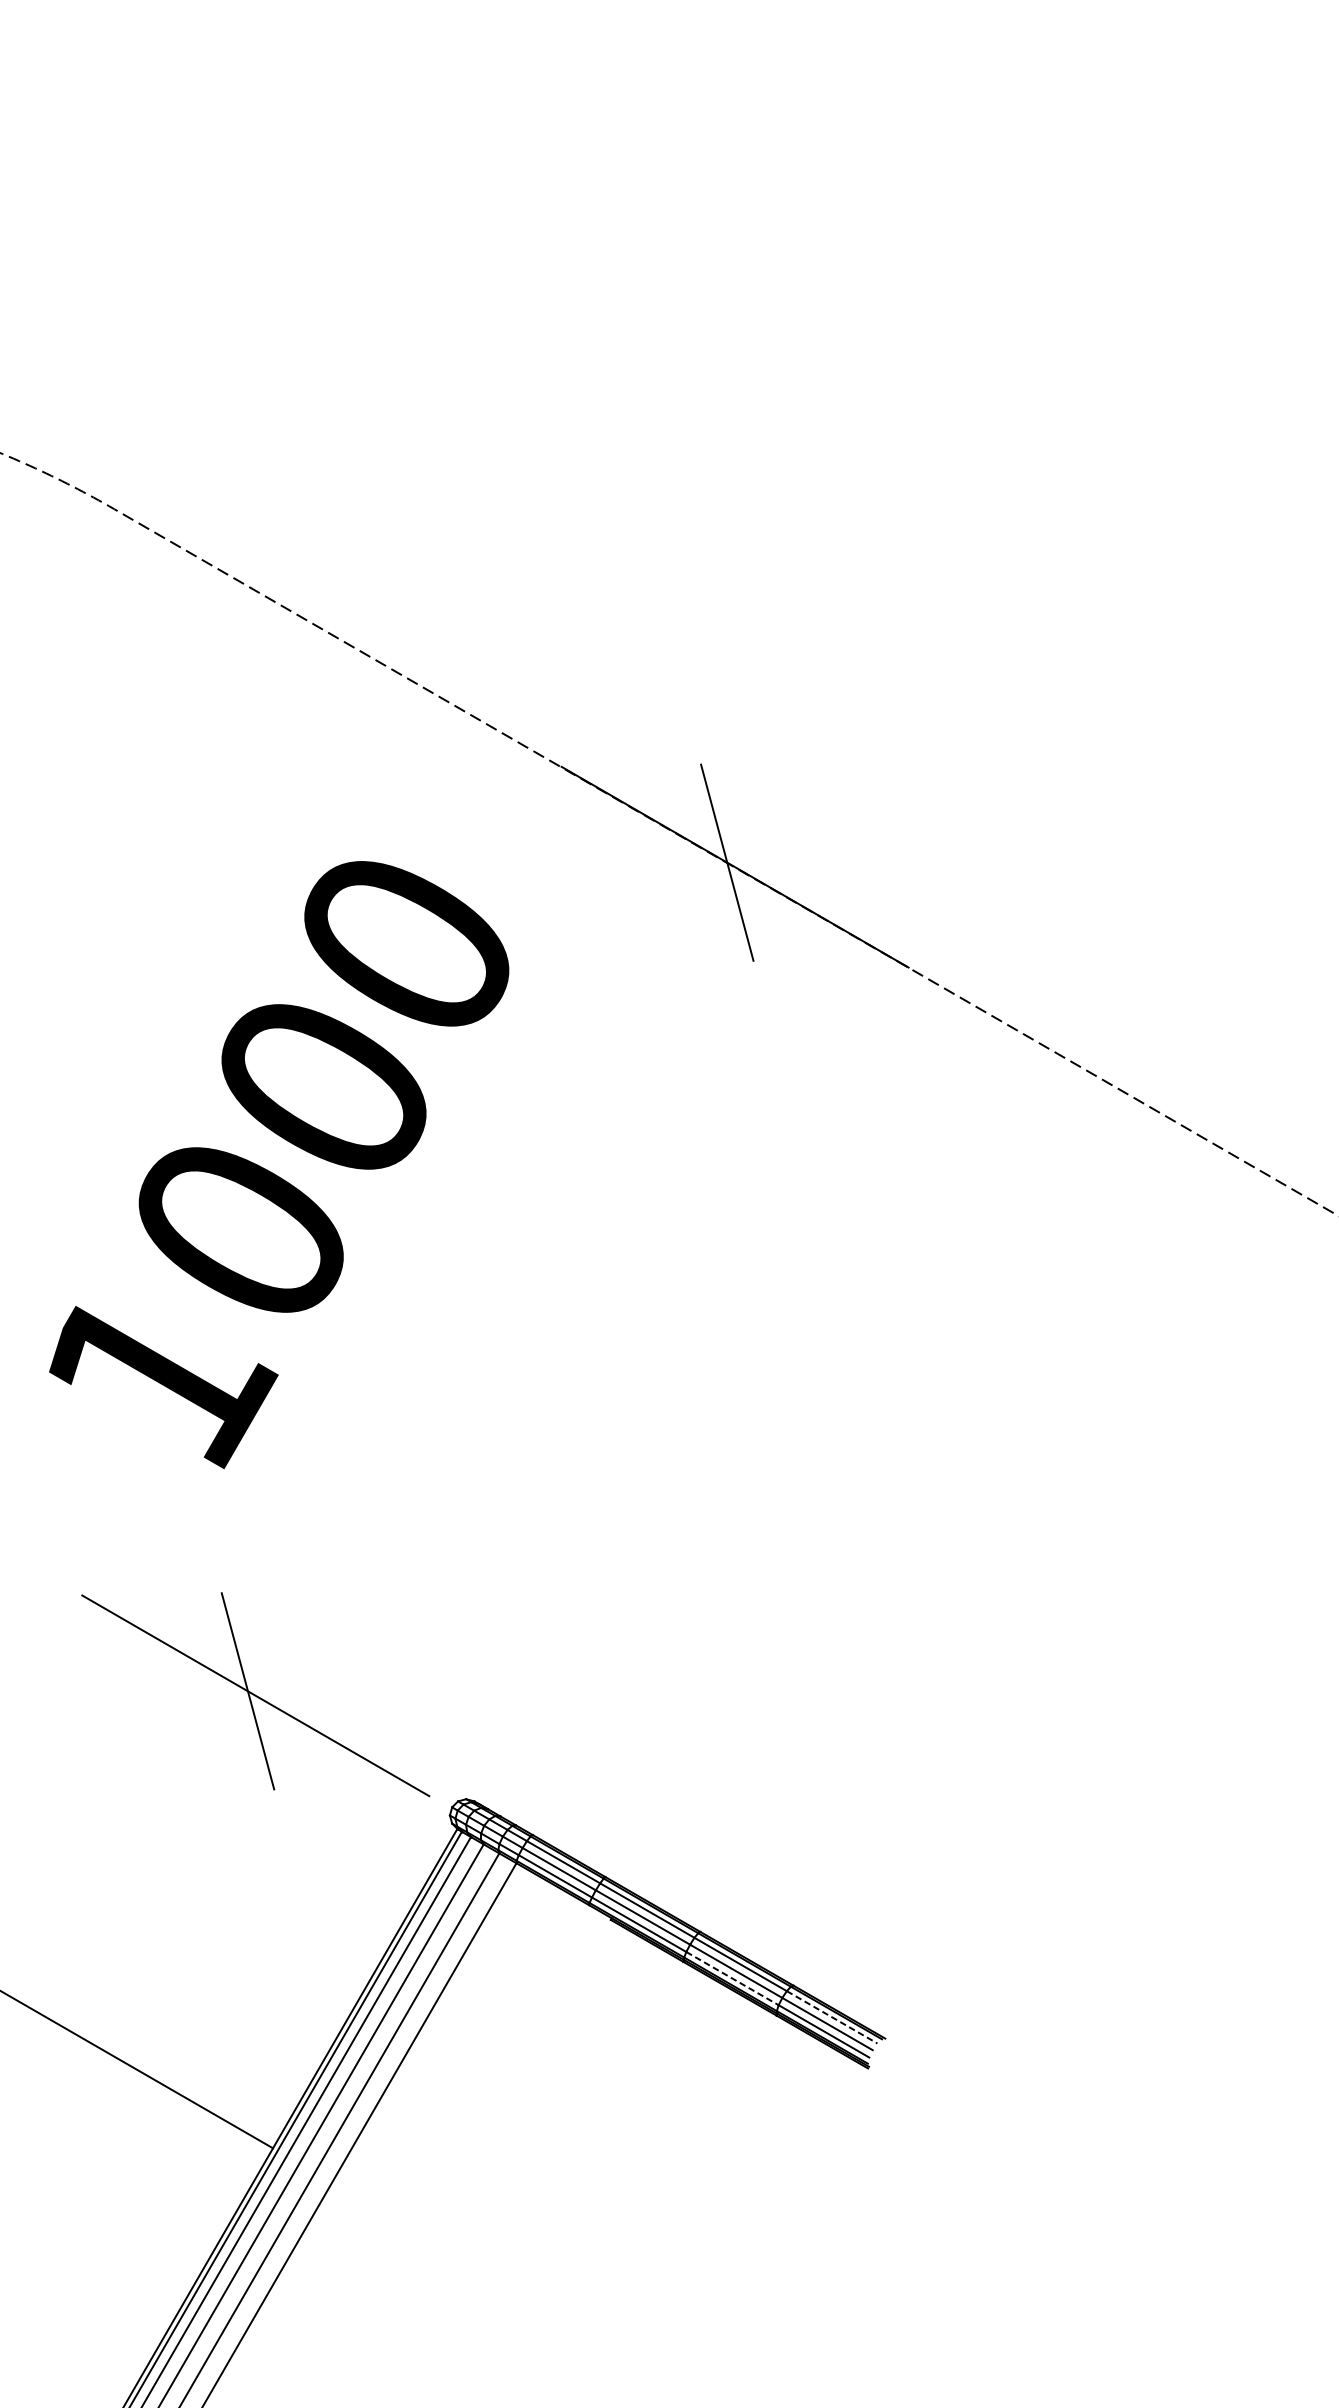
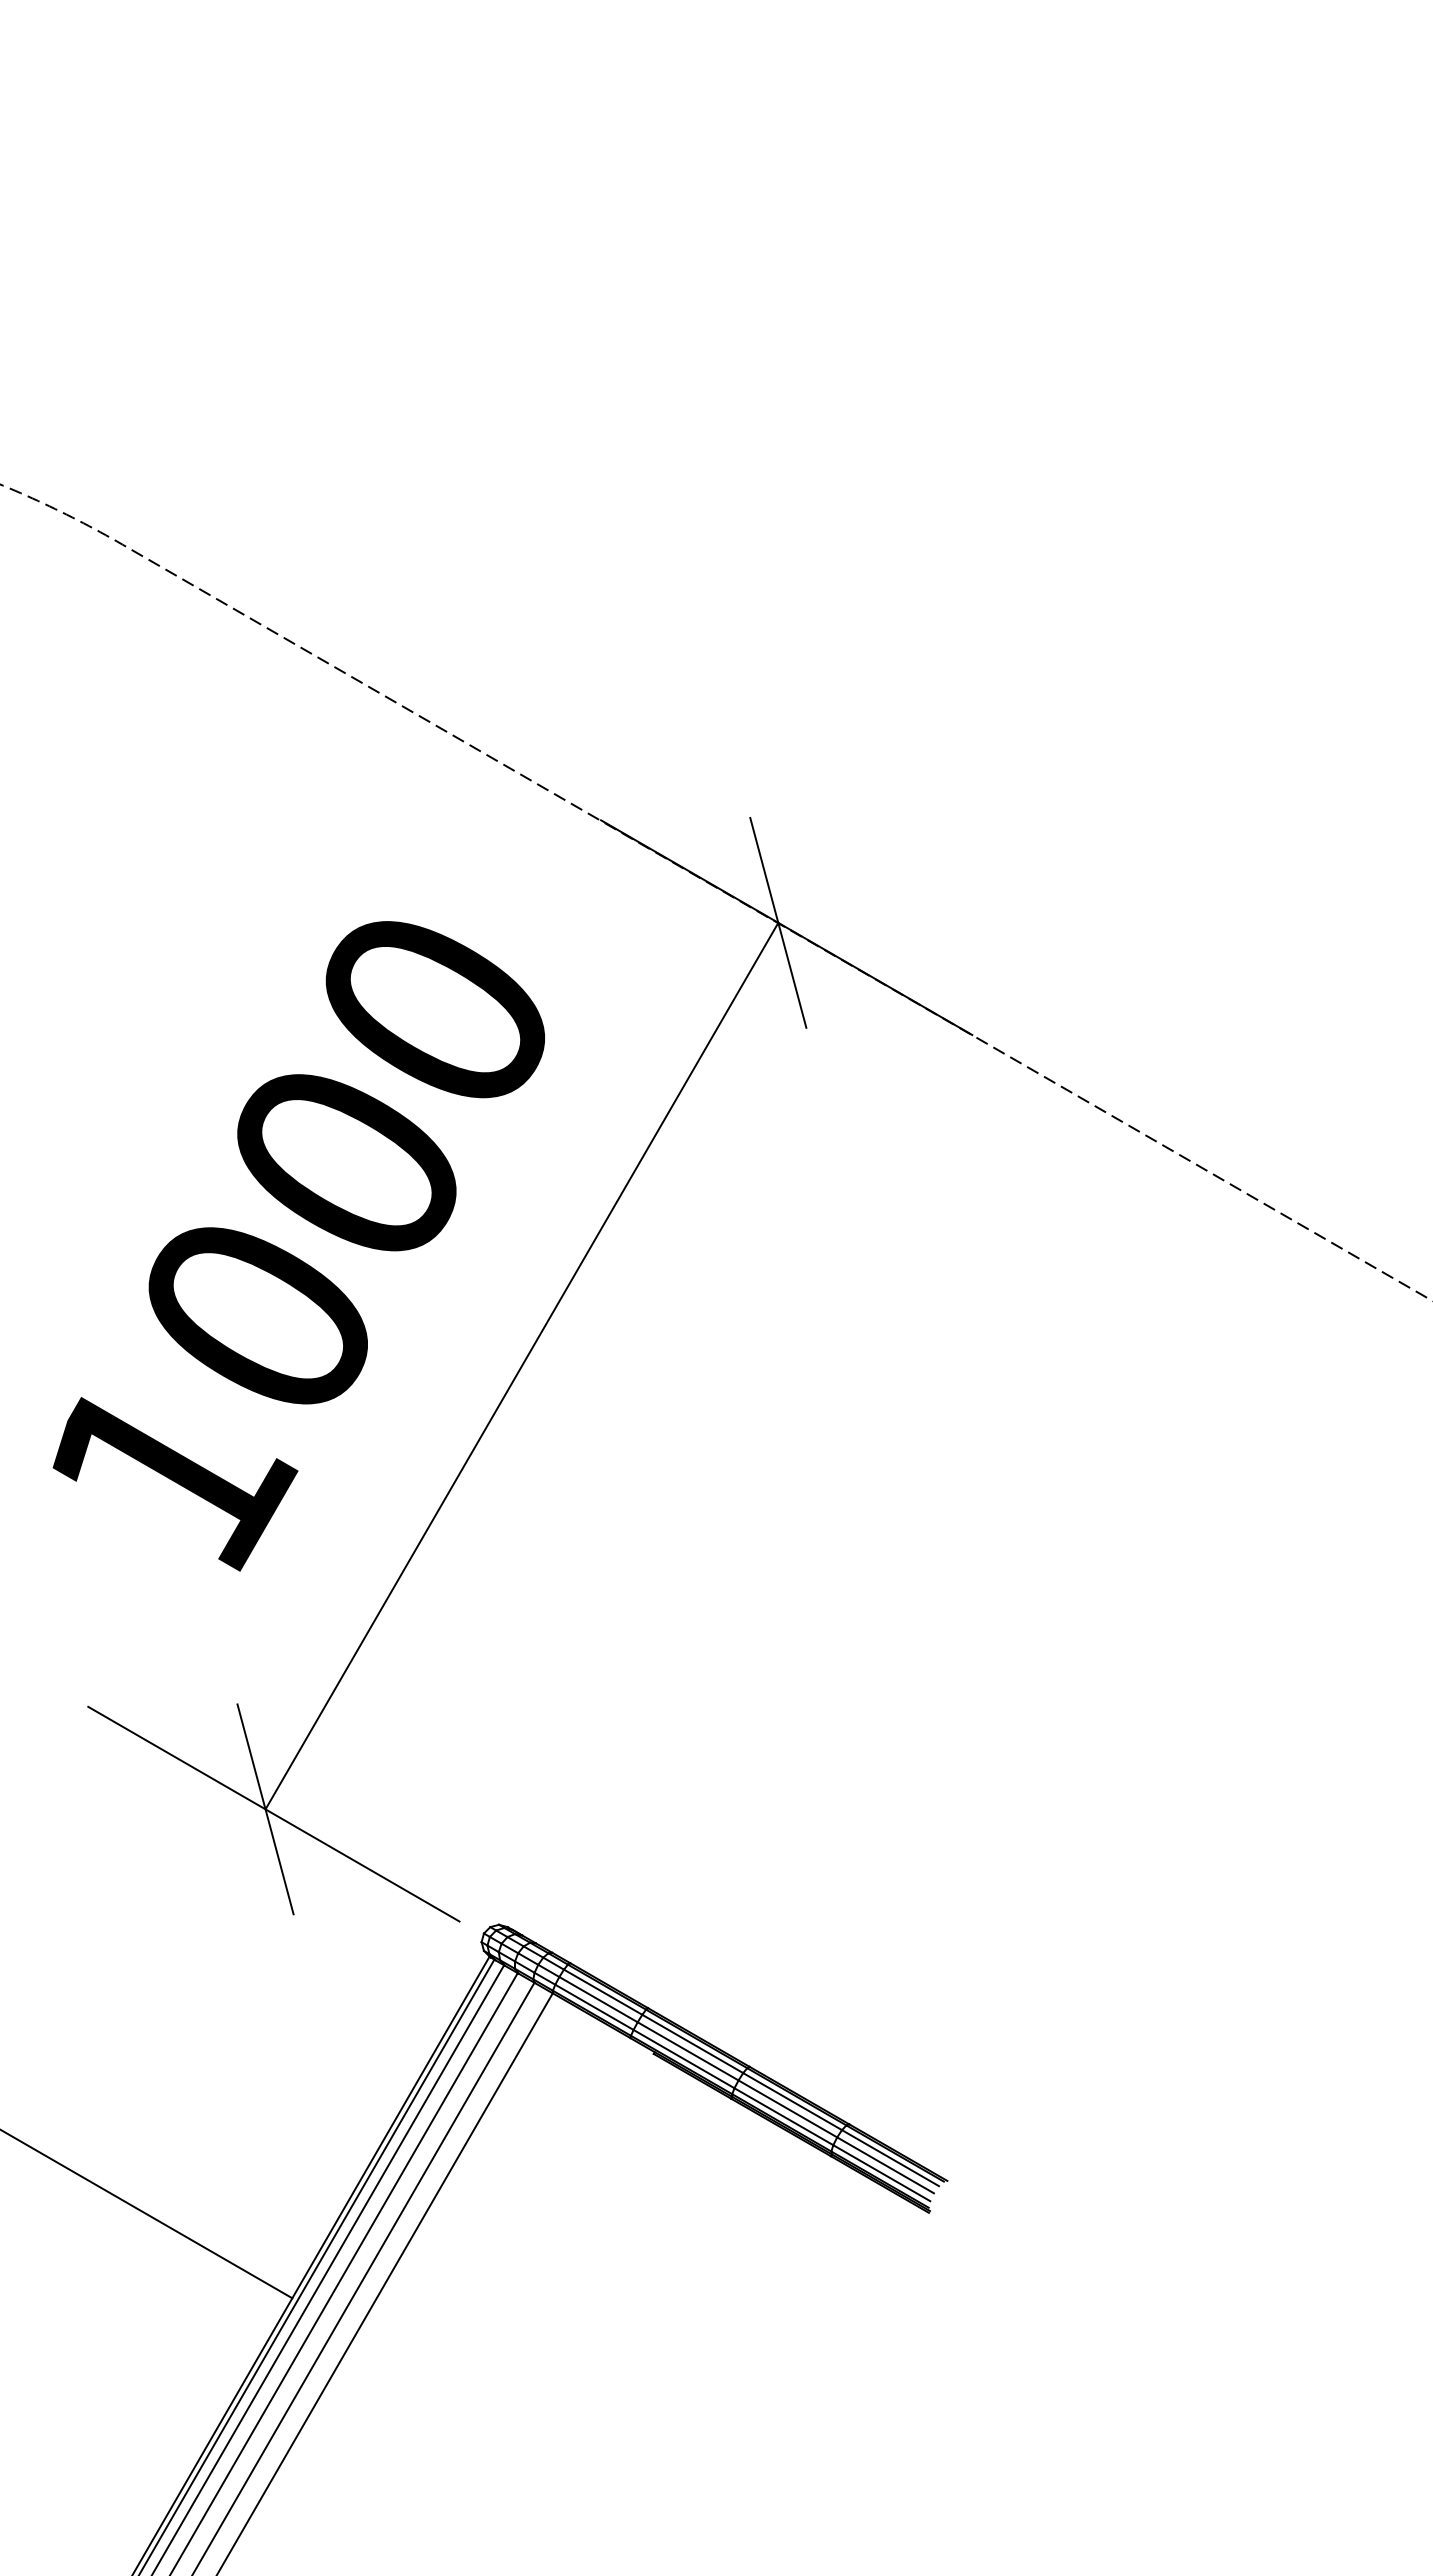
line: (487, 1276) -> (521, 1365), added
line: (733, 1978) -> (784, 2116), dashed -> solid
line: (832, 2017) -> (890, 2158), dashed -> solid

